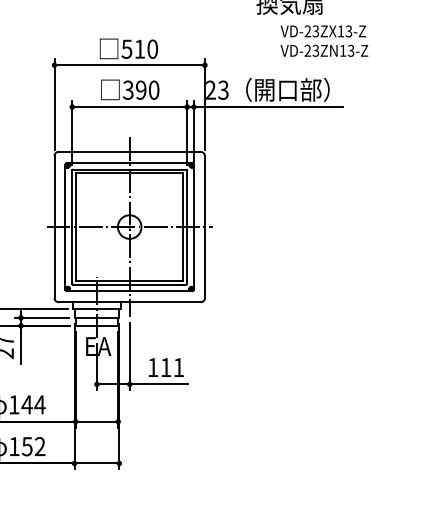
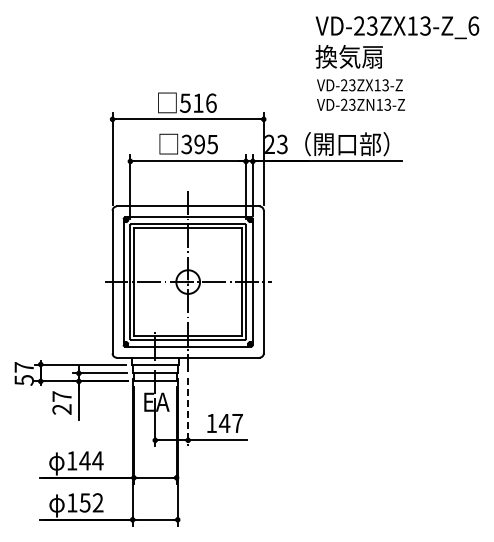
text: (323, 40) -> (360, 94), moved
text: (152, 48) -> (211, 102), 510 -> 516
text: (153, 90) -> (212, 144), 390 -> 395
line: (130, 356) -> (188, 412), solid -> dashed
text: (171, 367) -> (230, 423), 111 -> 147

